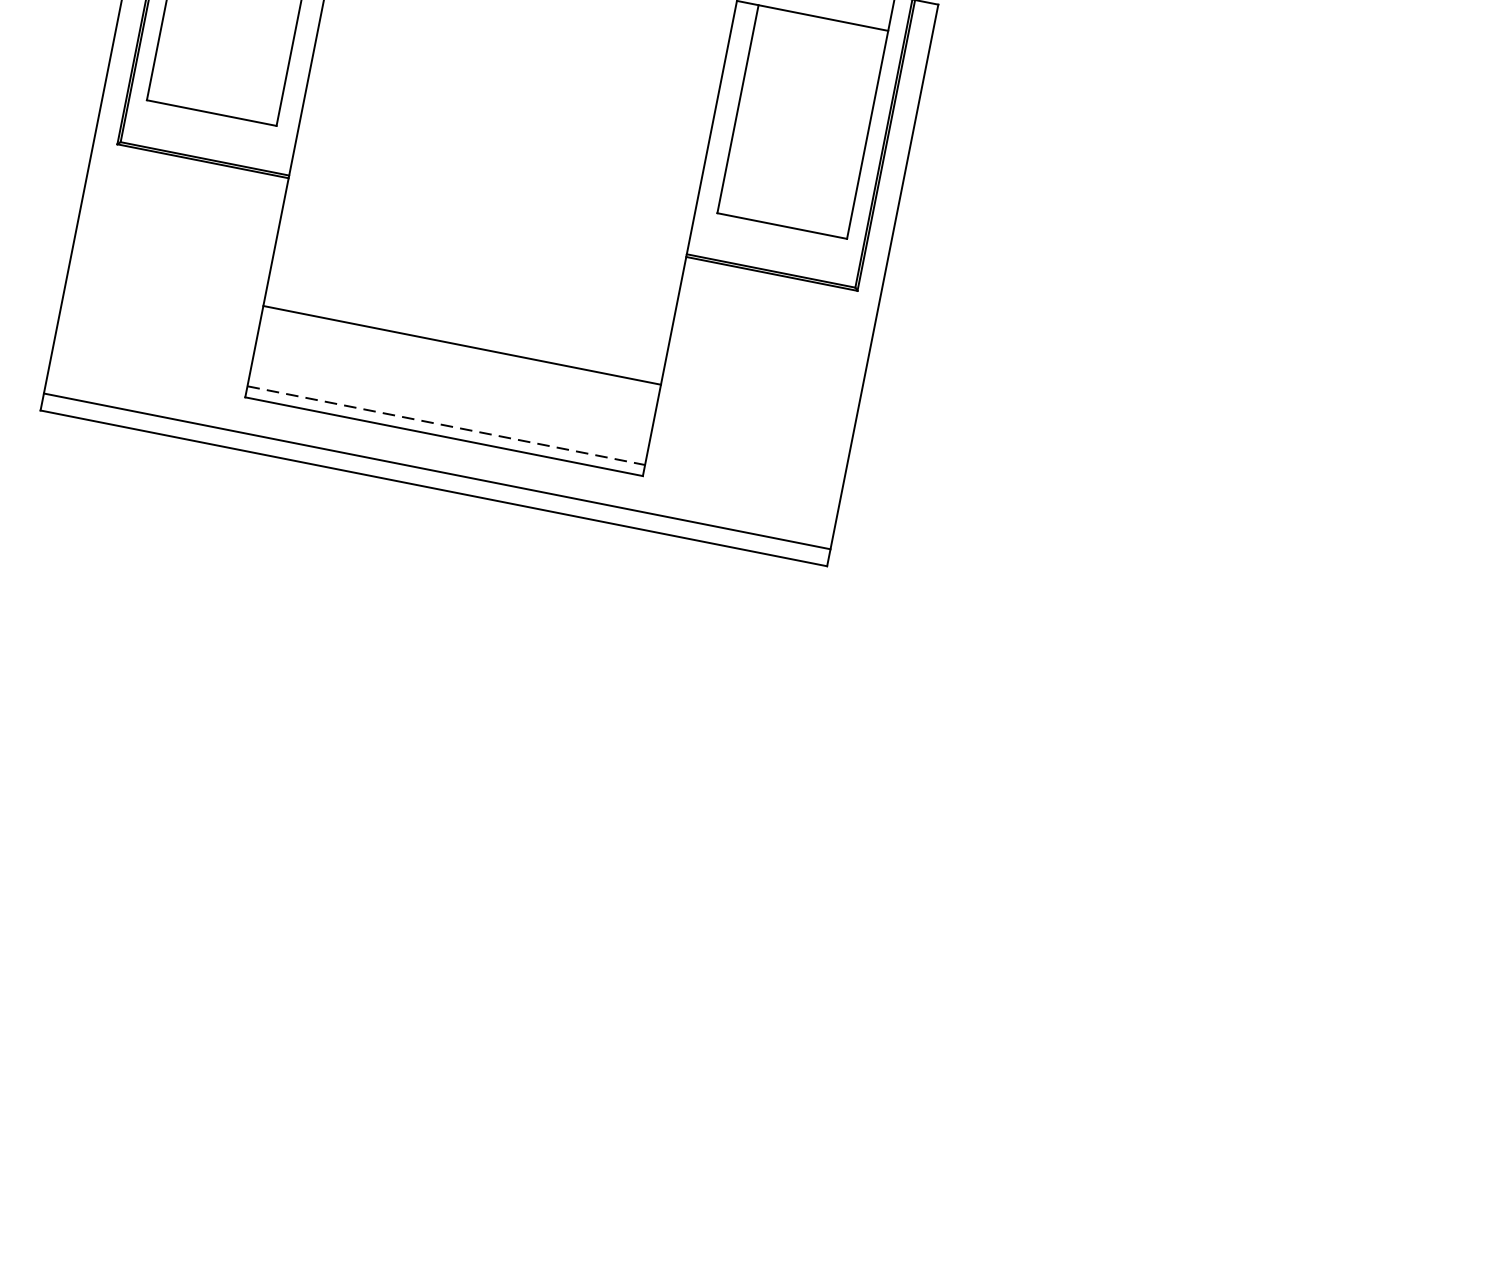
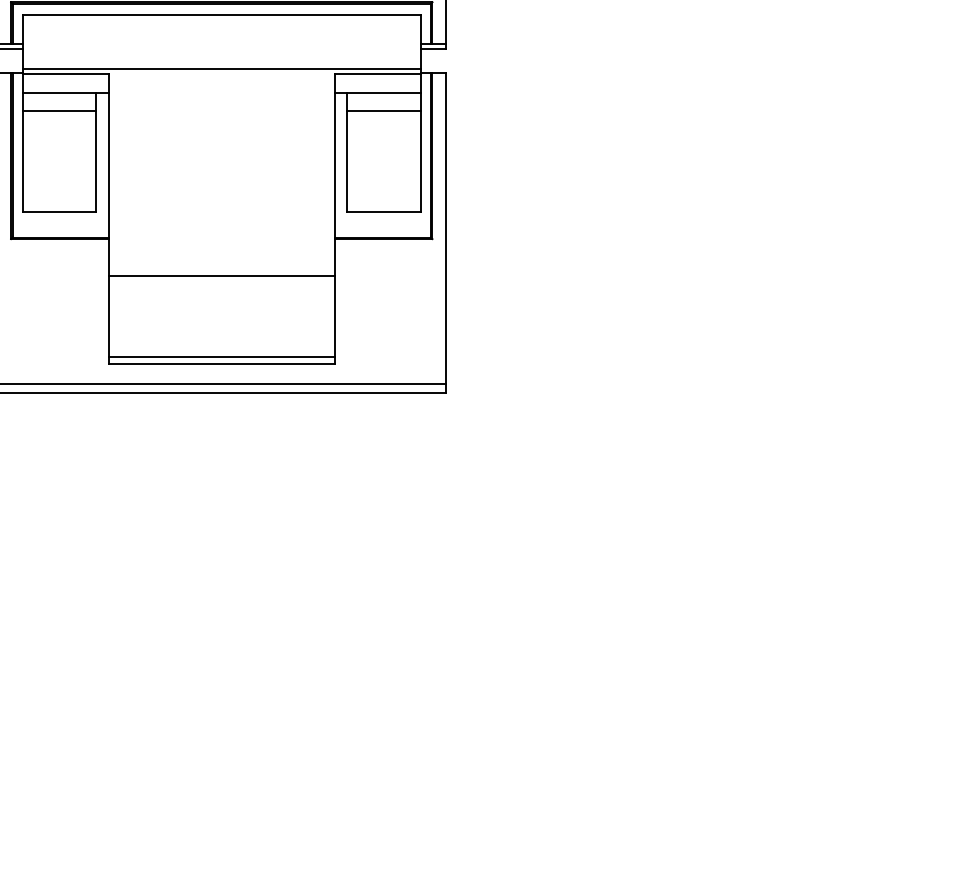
line: (817, 48) -> (384, 110), added
line: (461, 344) -> (221, 275), moved
line: (447, 425) -> (222, 357), dashed -> solid

